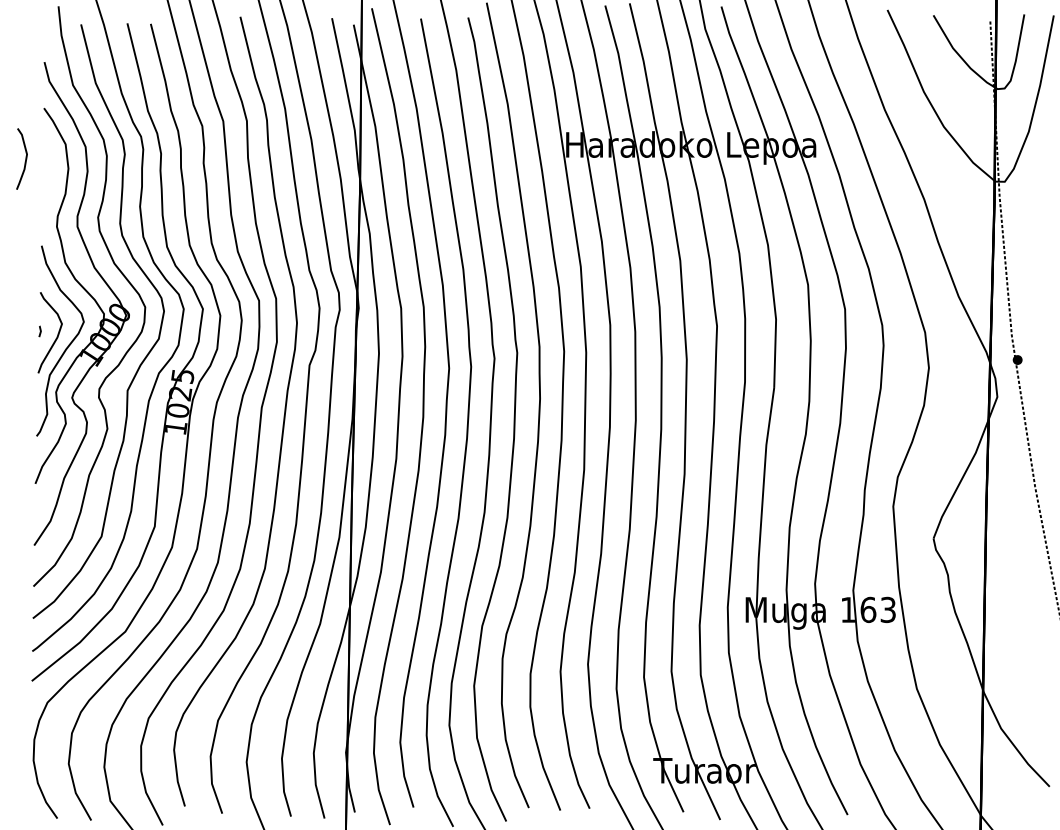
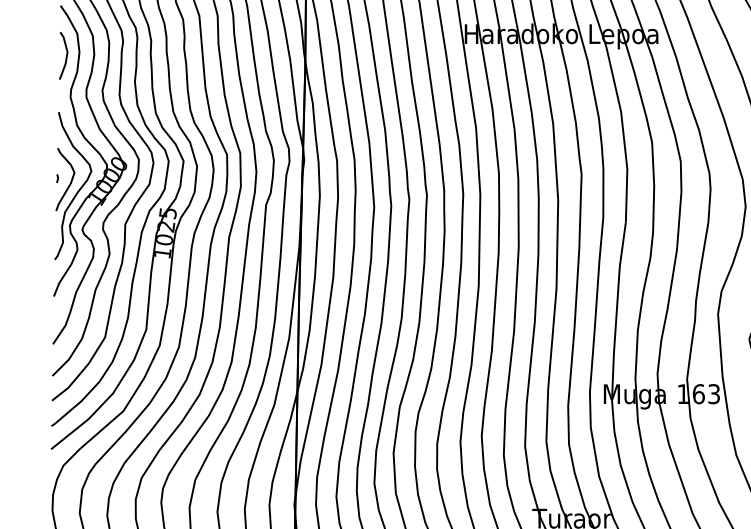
curve: (25, 158) -> (66, 55), moved

